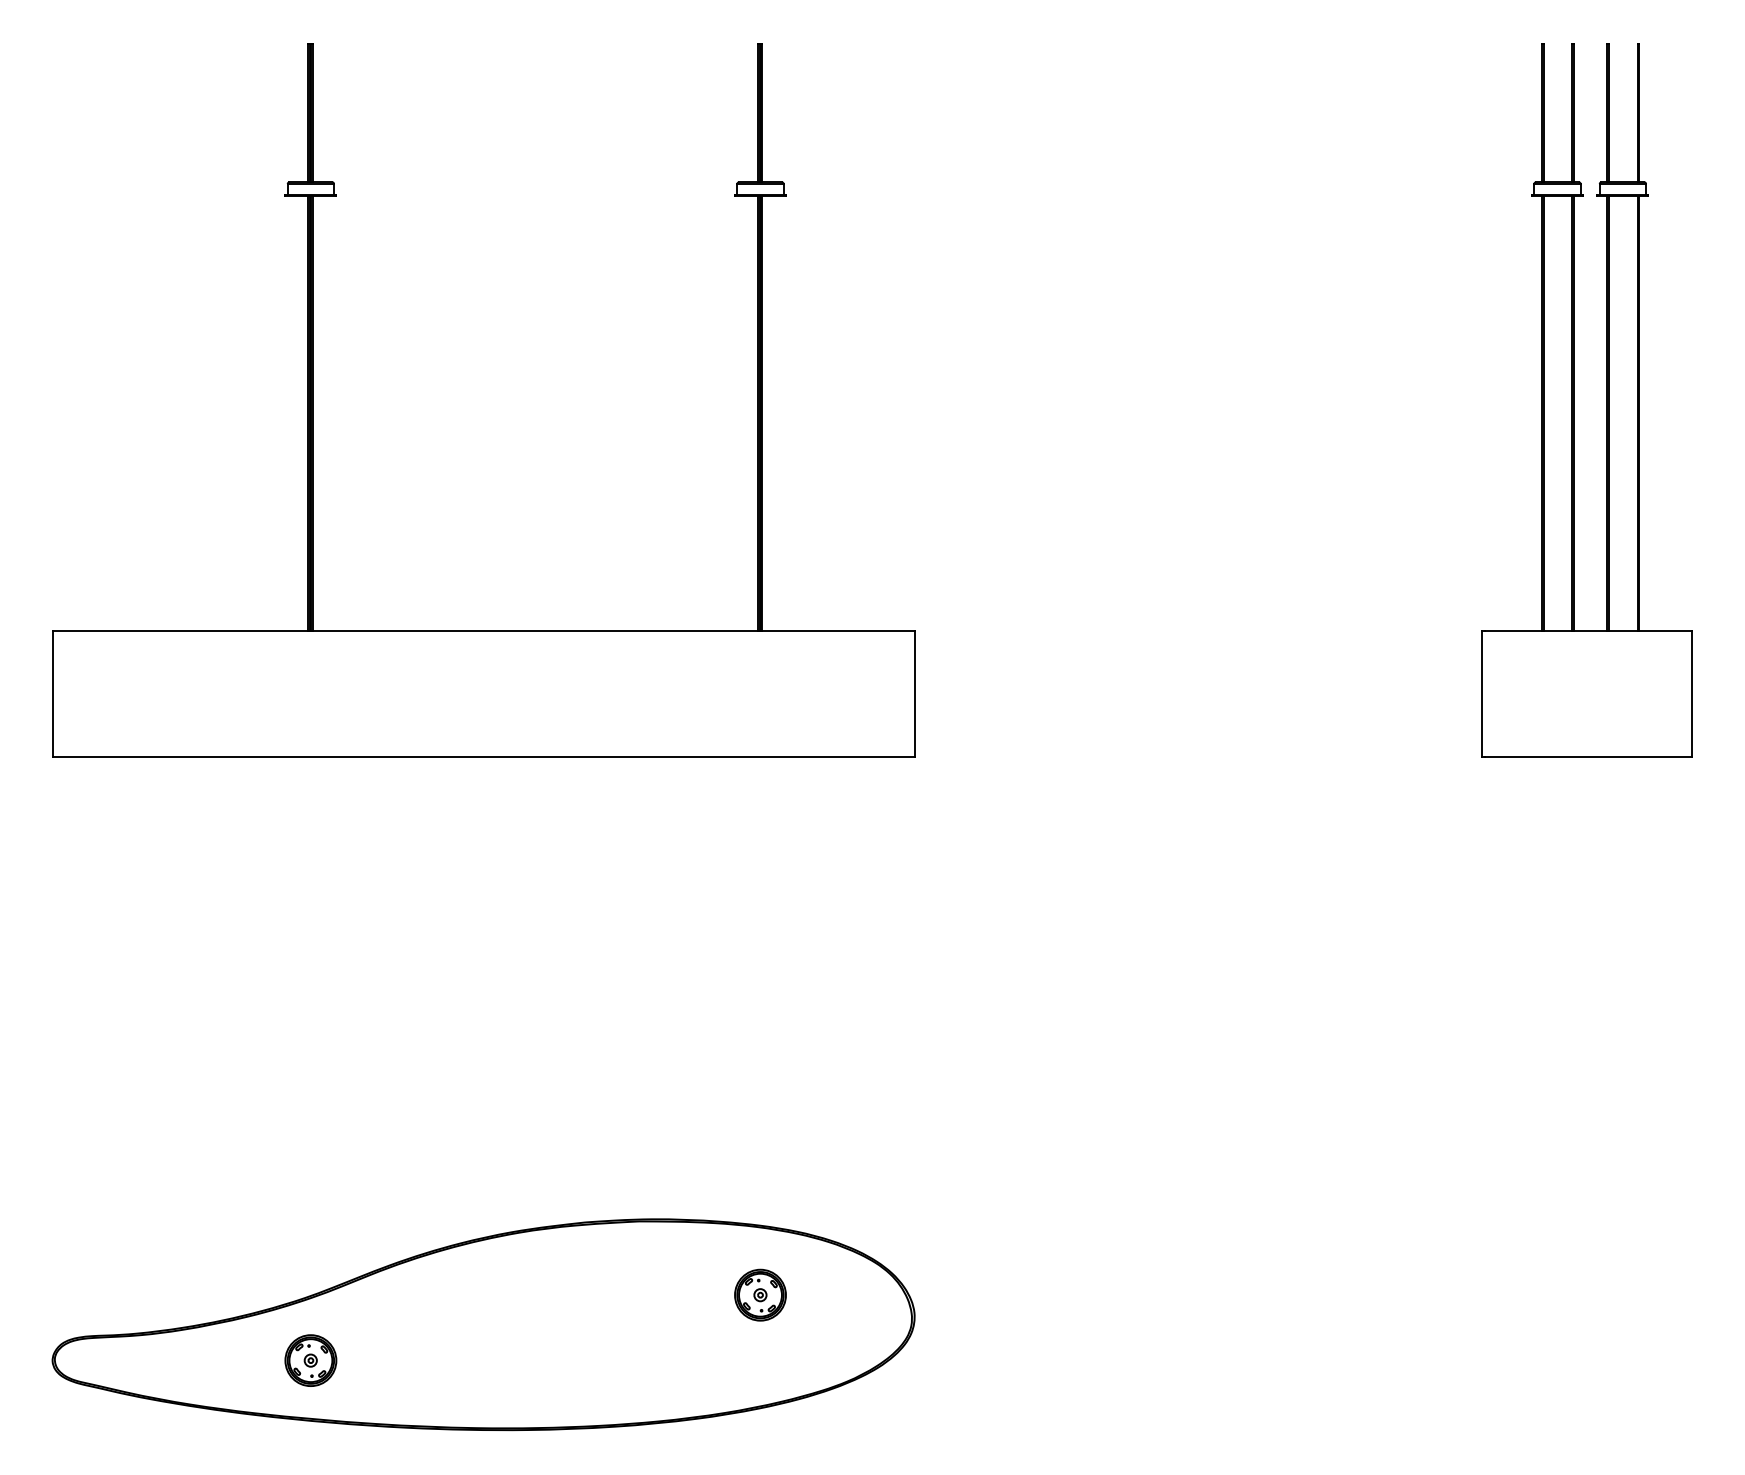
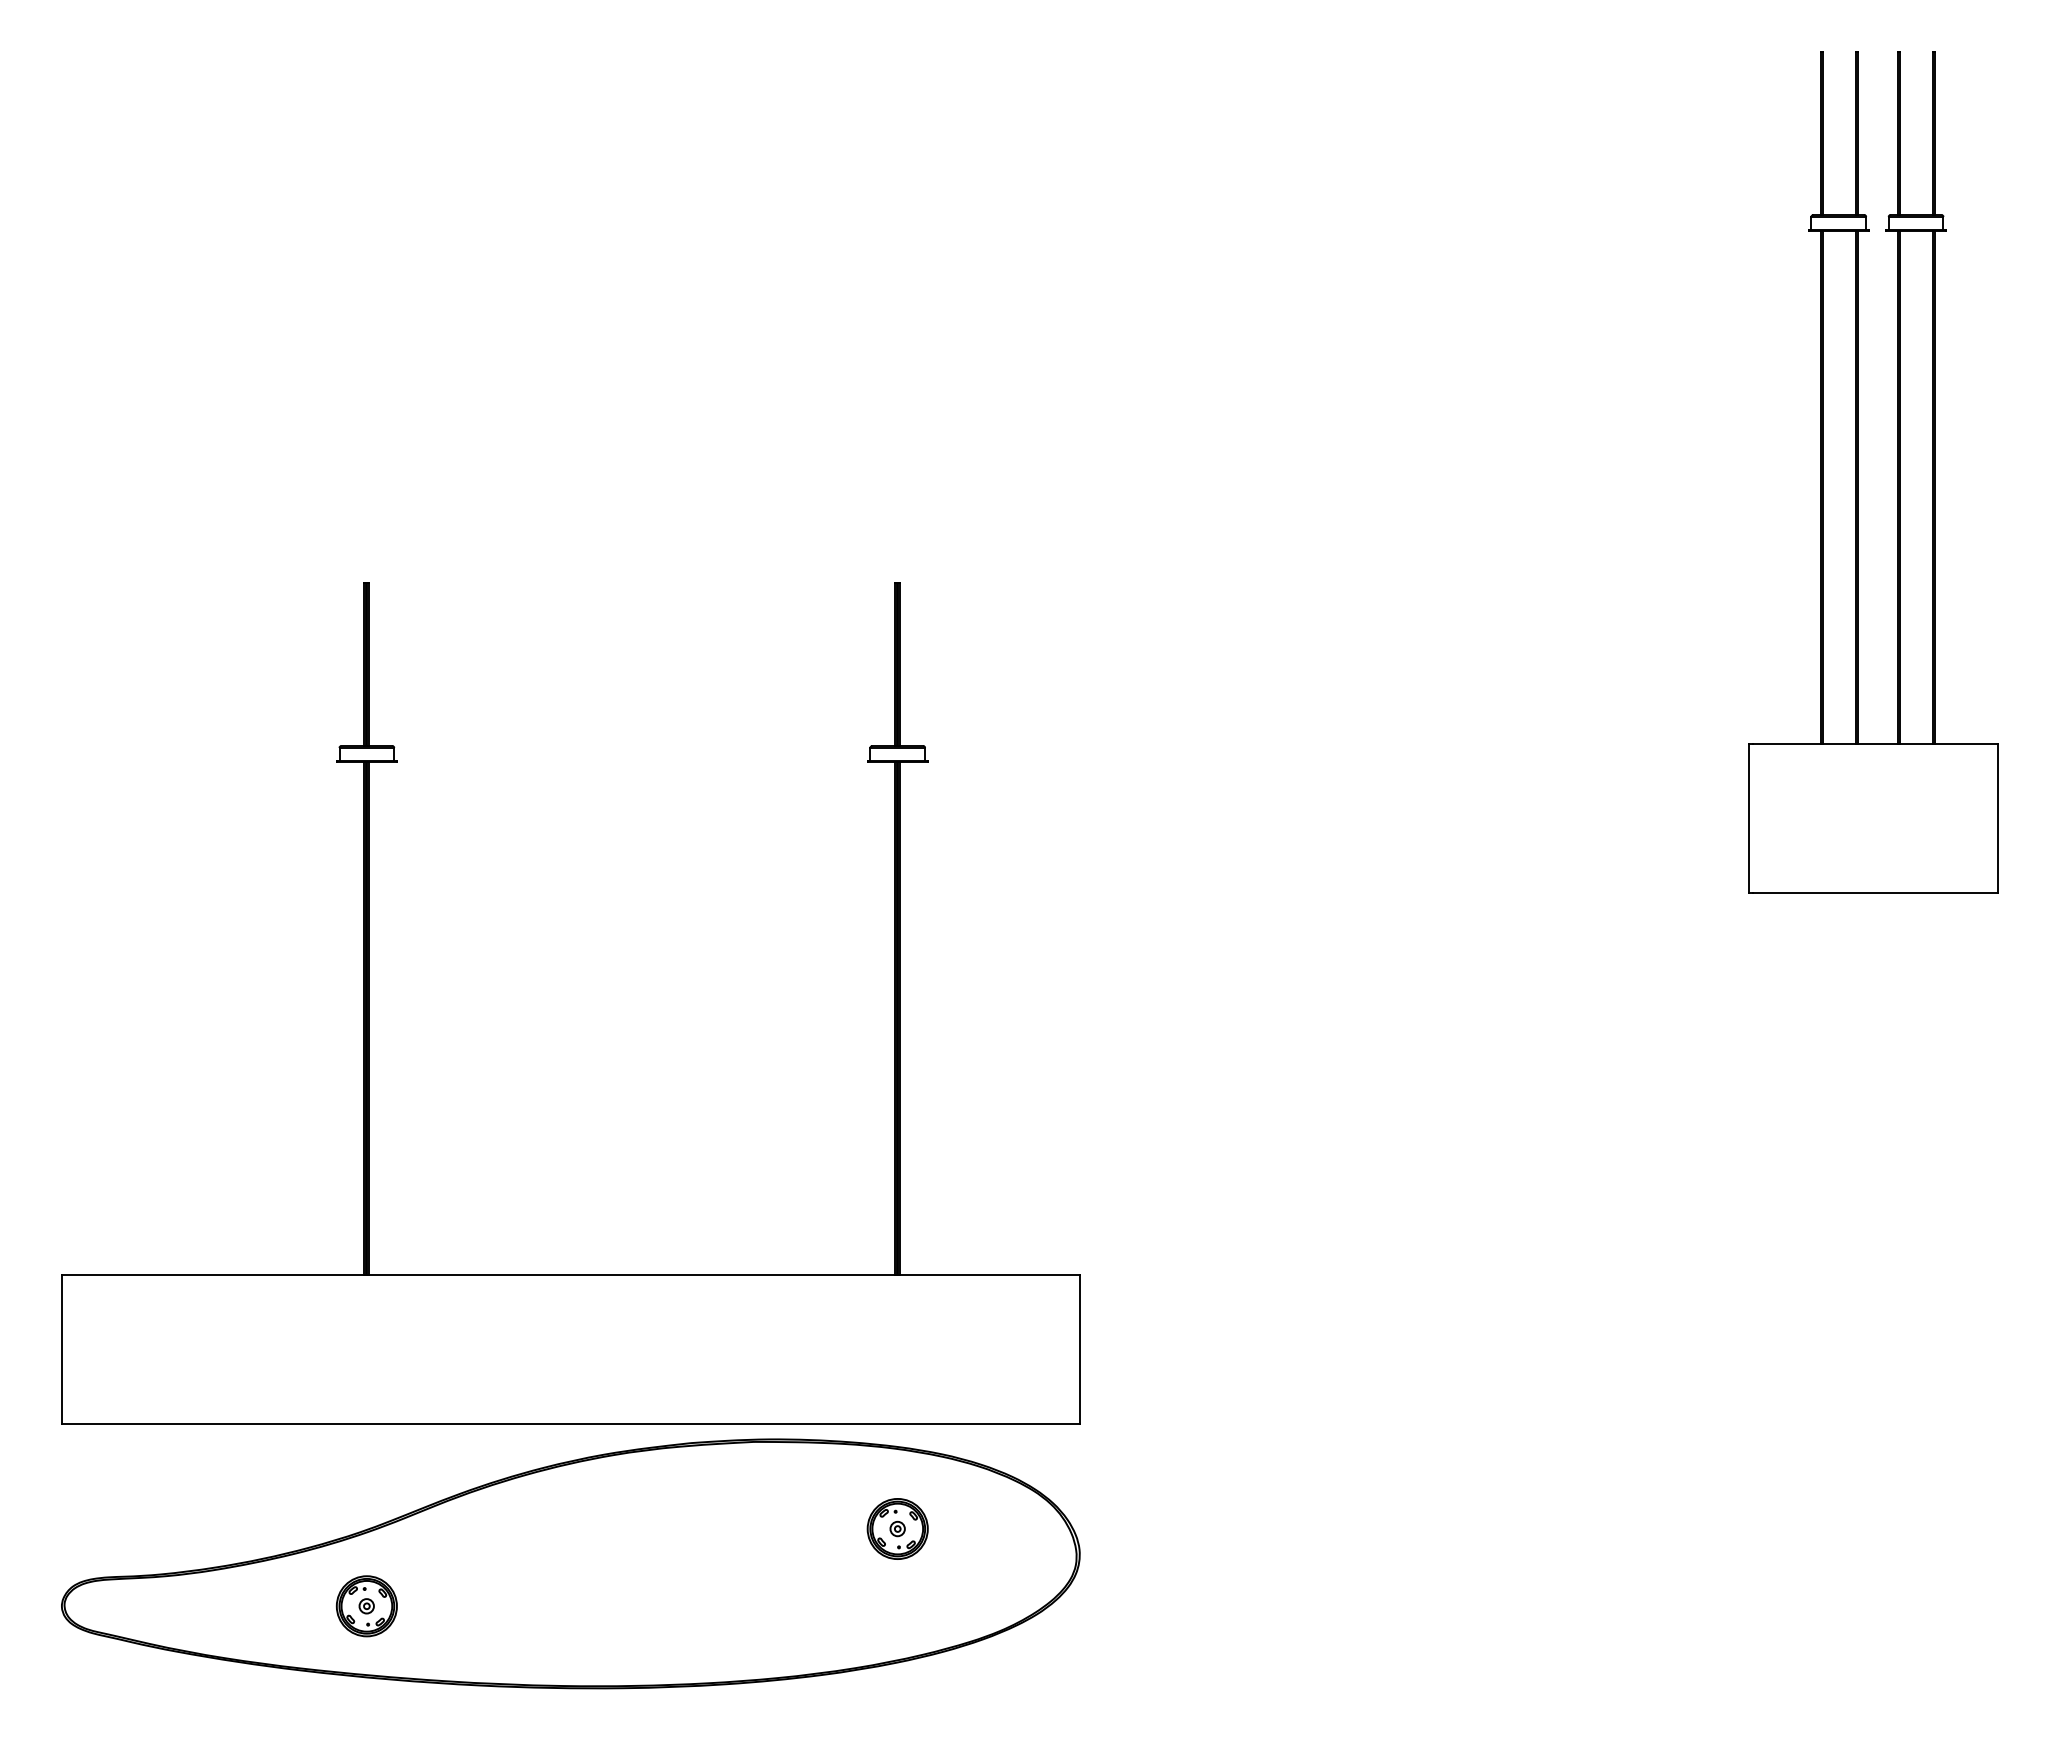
part: (313, 400) -> (369, 1003), moved

